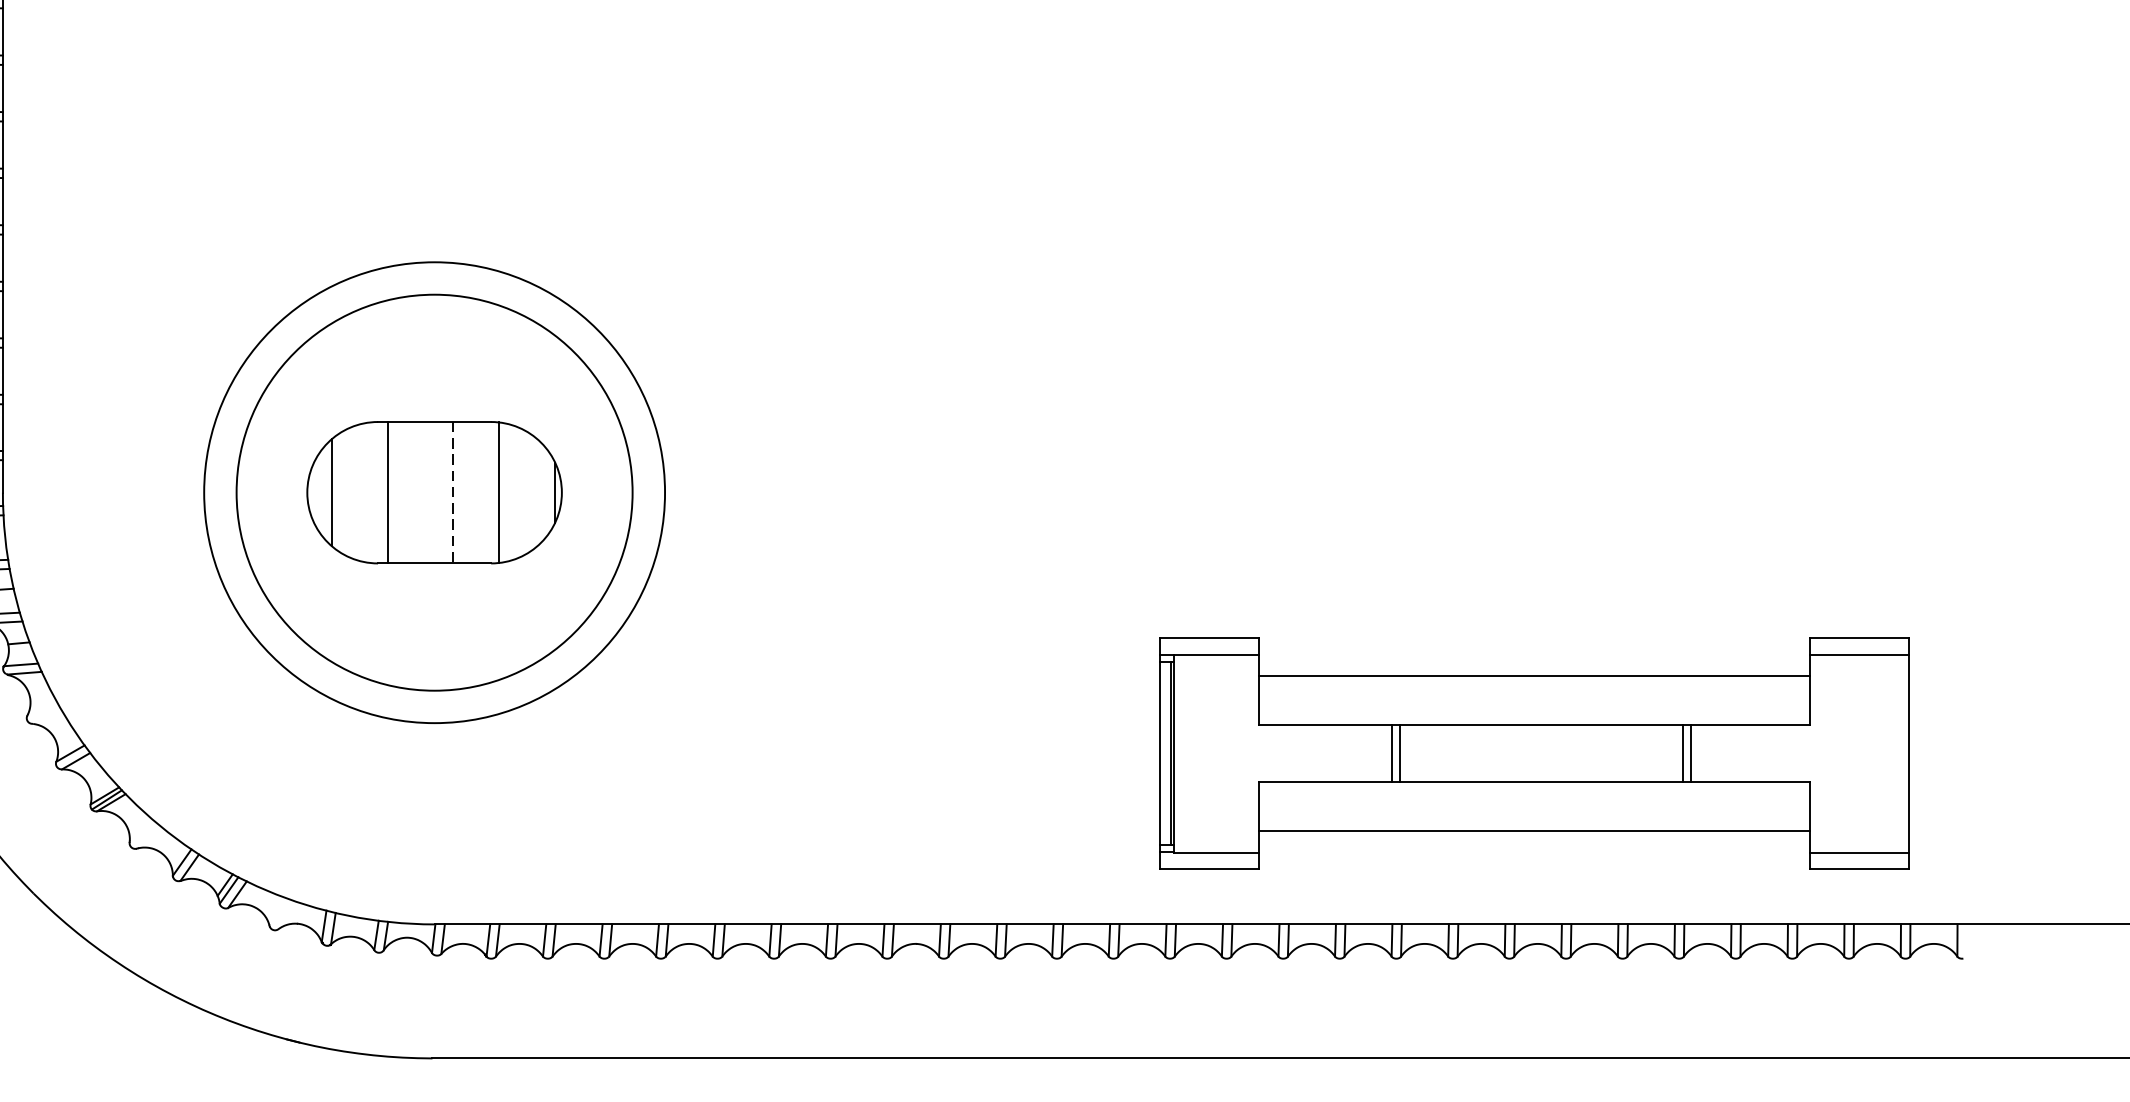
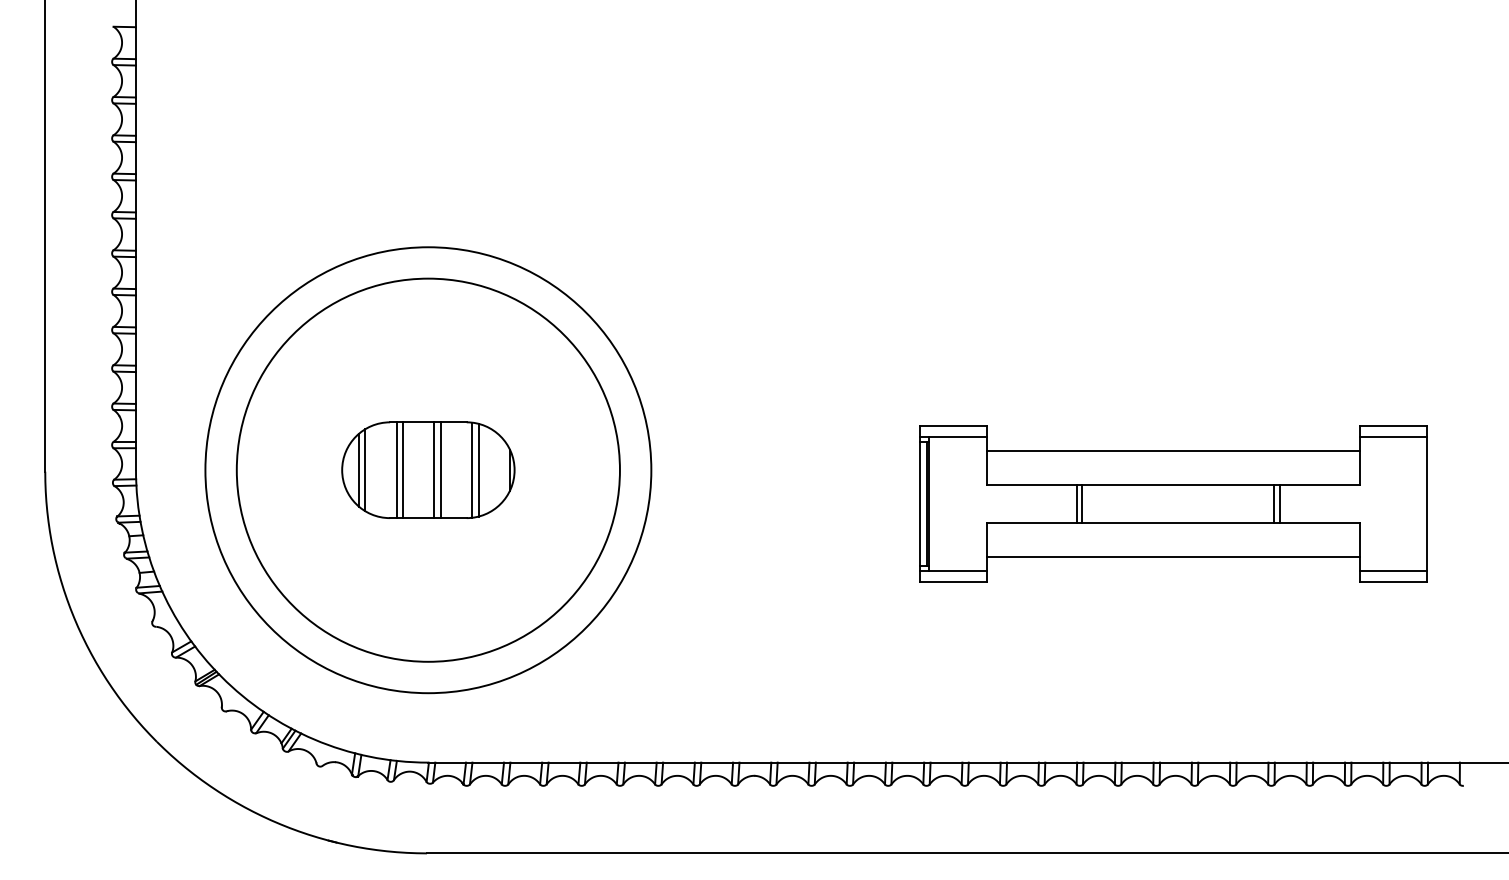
circle: (433, 491) -> (427, 469), size x1.43
line: (508, 491) -> (478, 469), added
line: (341, 493) -> (365, 470), added
line: (396, 493) -> (402, 470), added
circle: (434, 493) -> (428, 470), size x1.43
line: (443, 493) -> (434, 470), added
line: (452, 493) -> (440, 470), dashed -> solid
part: (1534, 752) -> (1173, 503), moved

